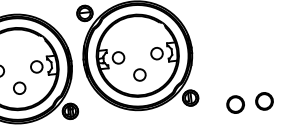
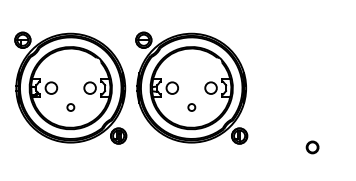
circle: (139, 75) -> (191, 107), size x0.6
circle: (19, 88) -> (70, 107), size x0.6
circle: (264, 101) -> (312, 147), size x0.7
circle: (235, 104) -> (283, 147), removed

